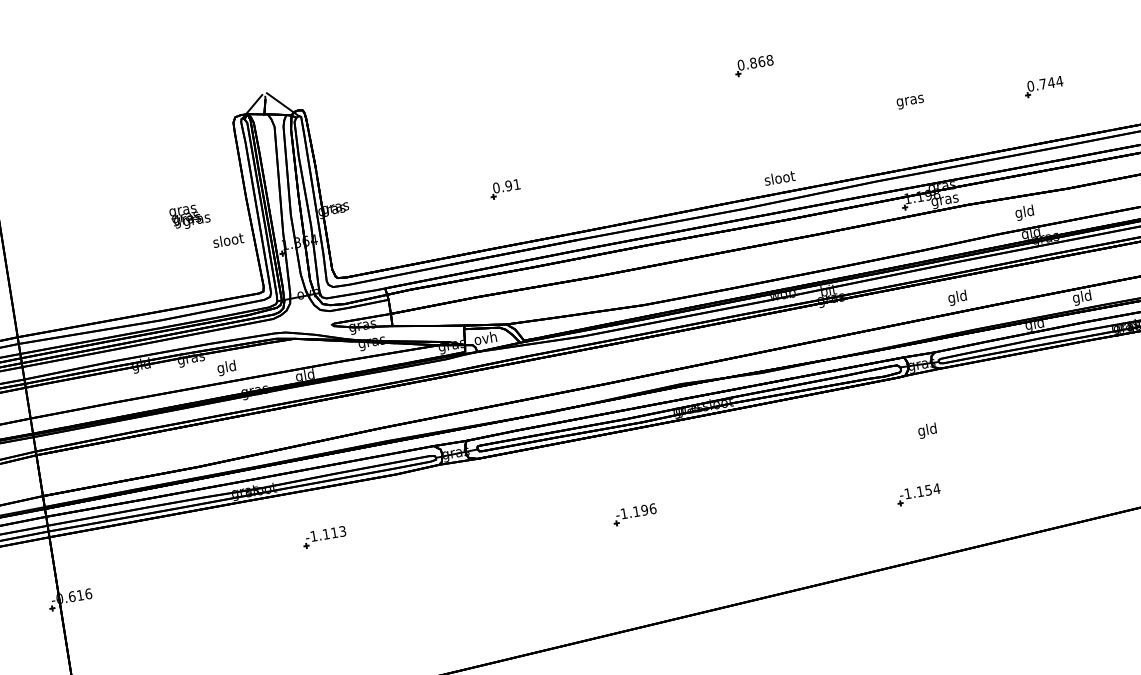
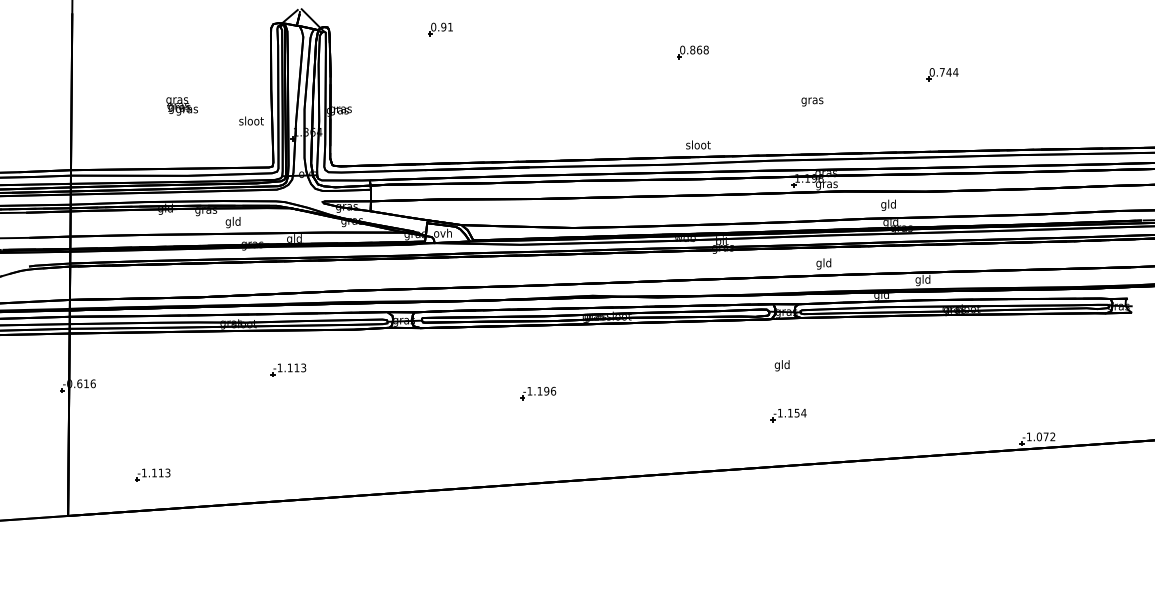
part: (1043, 86) -> (942, 74), moved
part: (505, 189) -> (440, 29), moved
text: (189, 217) -> (181, 106), moved
part: (918, 494) -> (788, 415), moved

